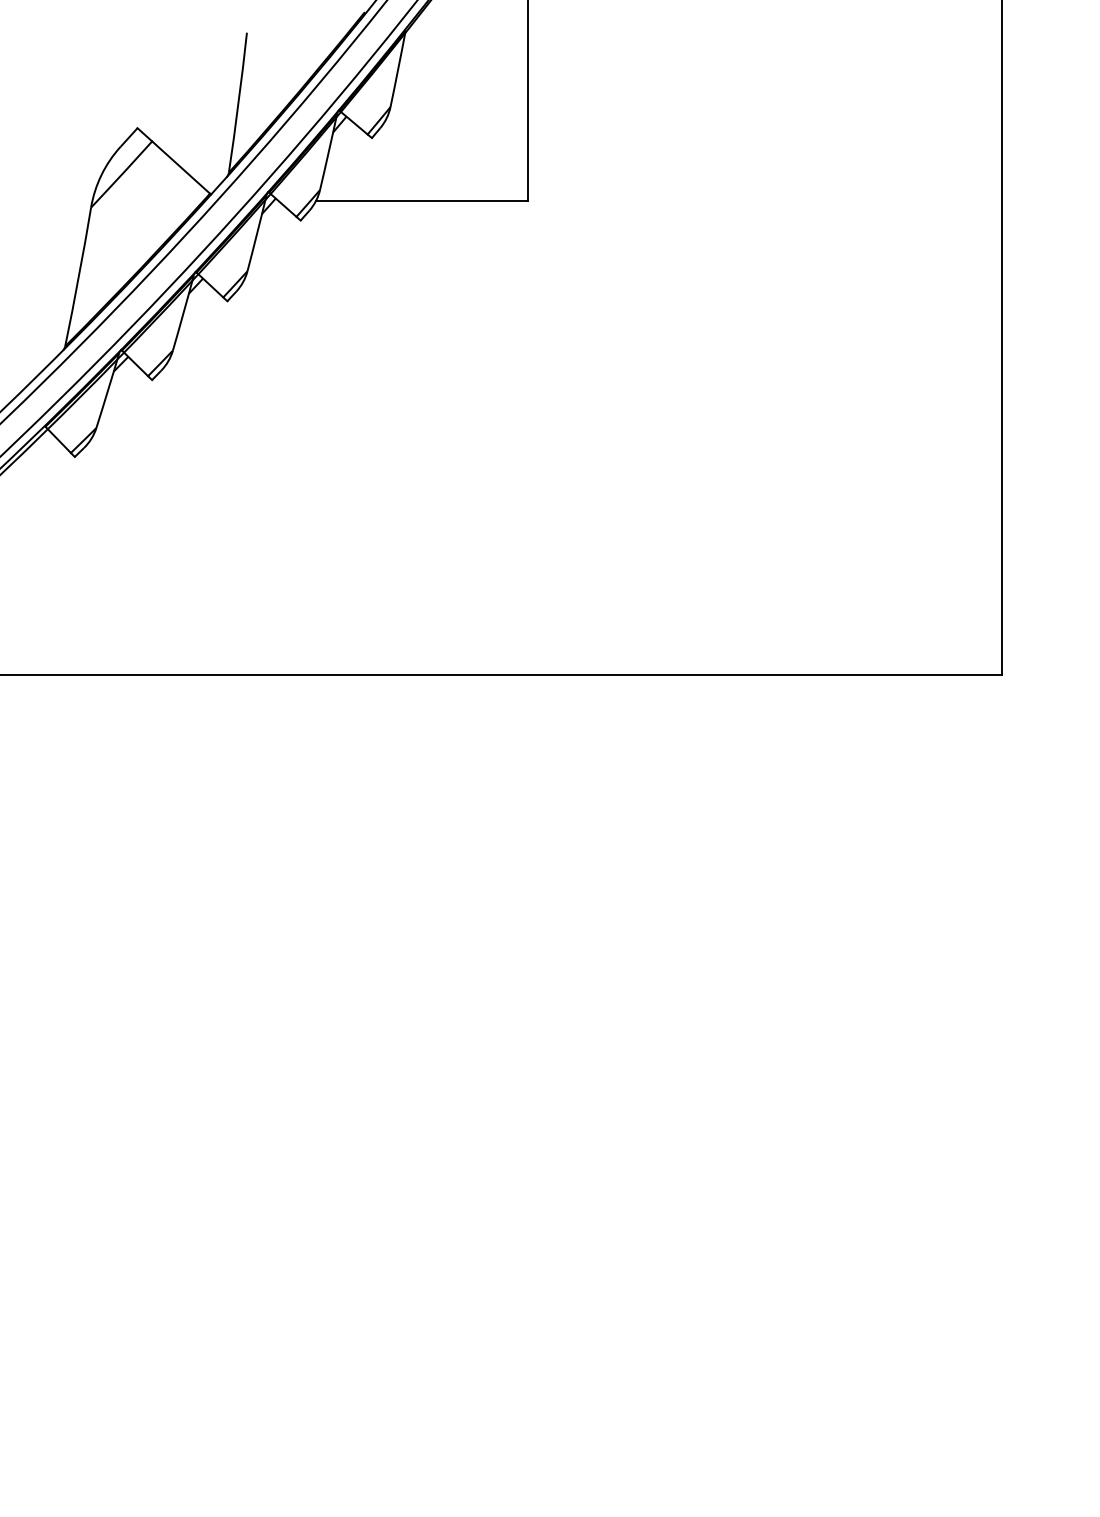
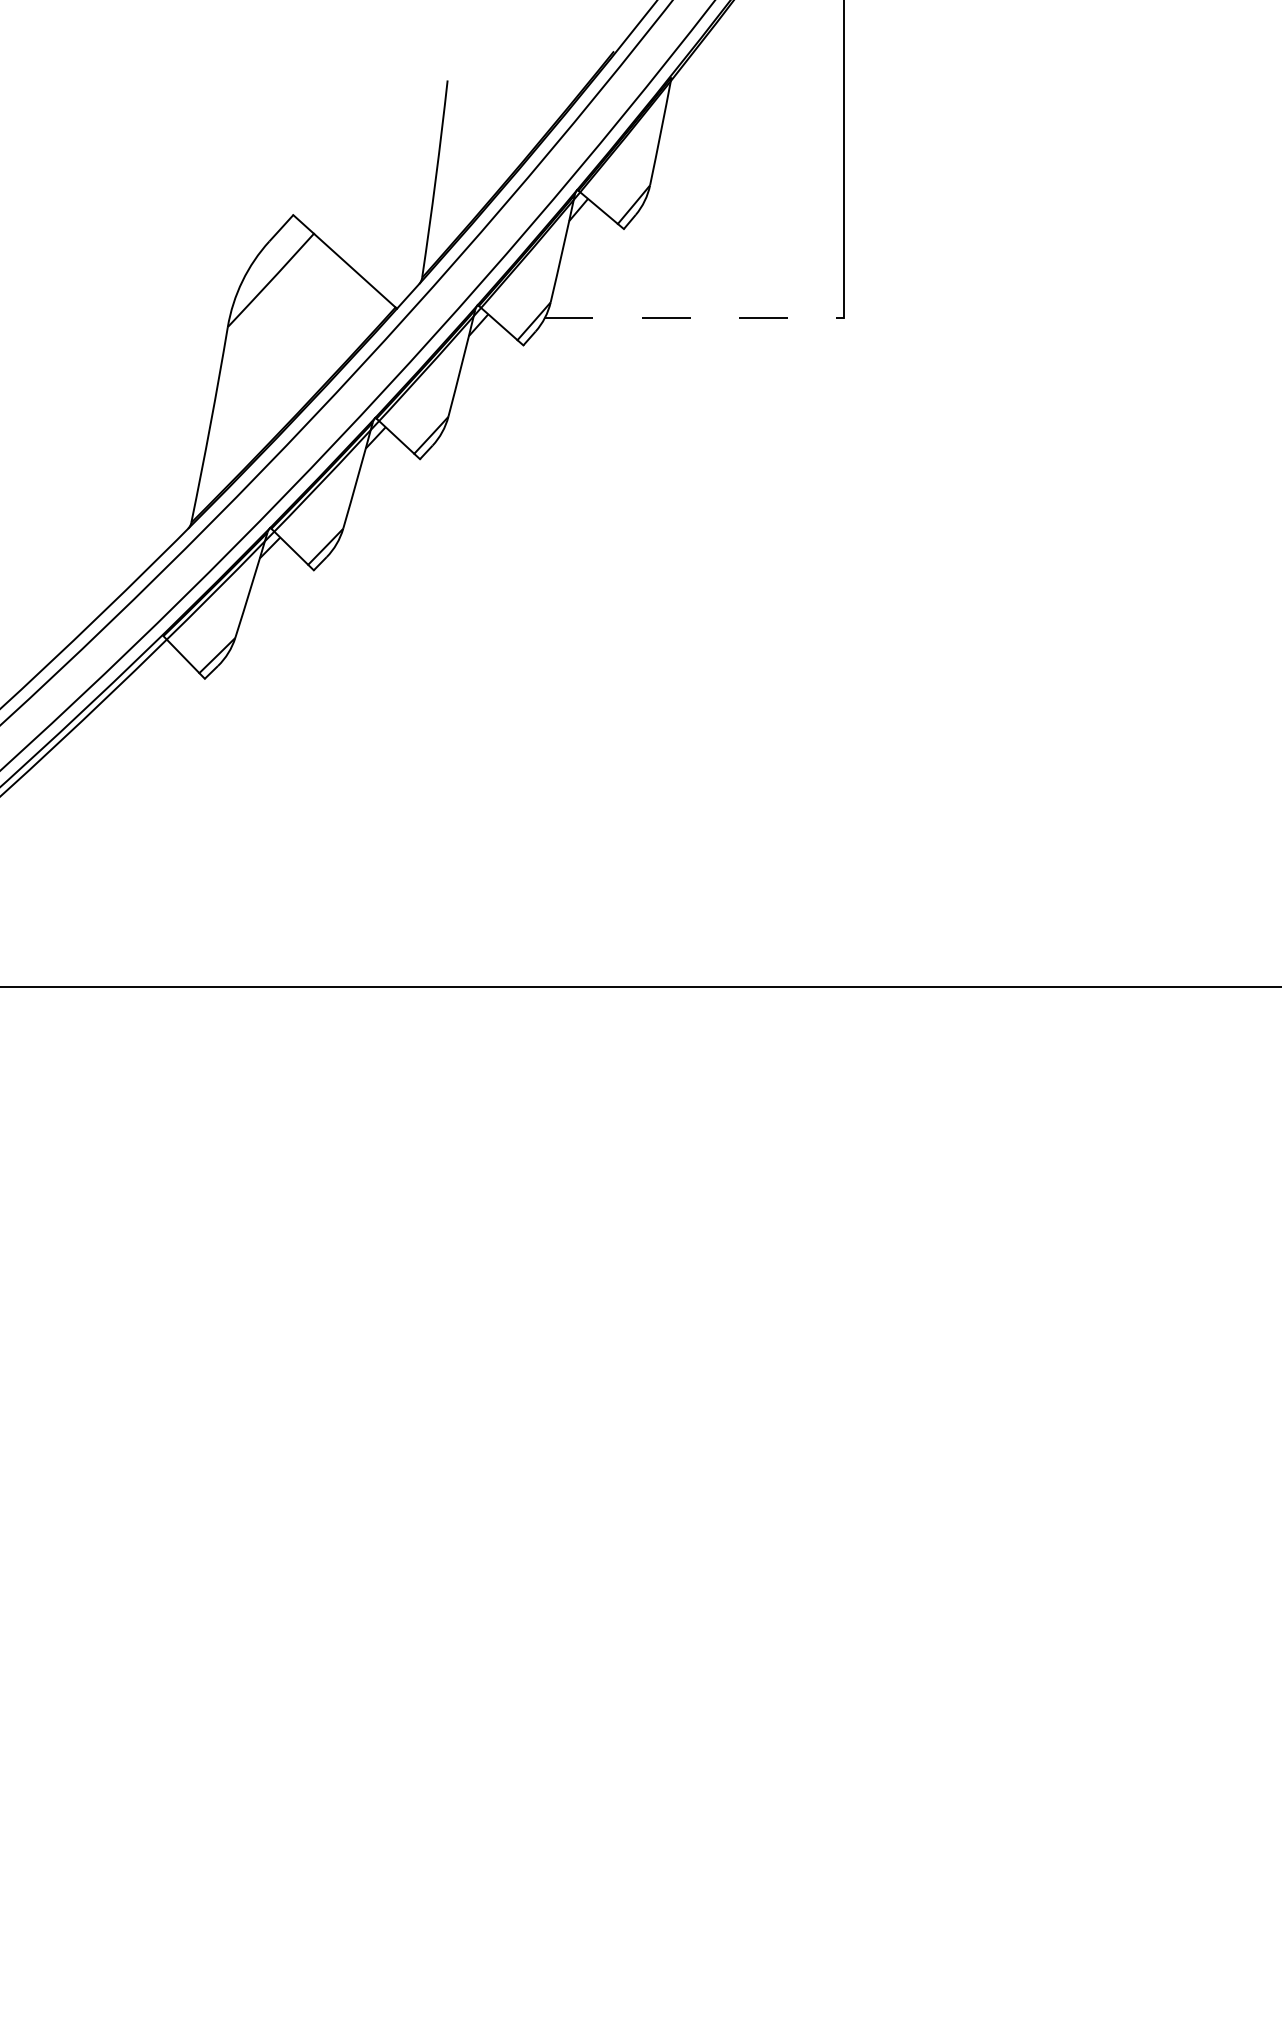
line: (422, 201) -> (695, 318), solid -> dashed

